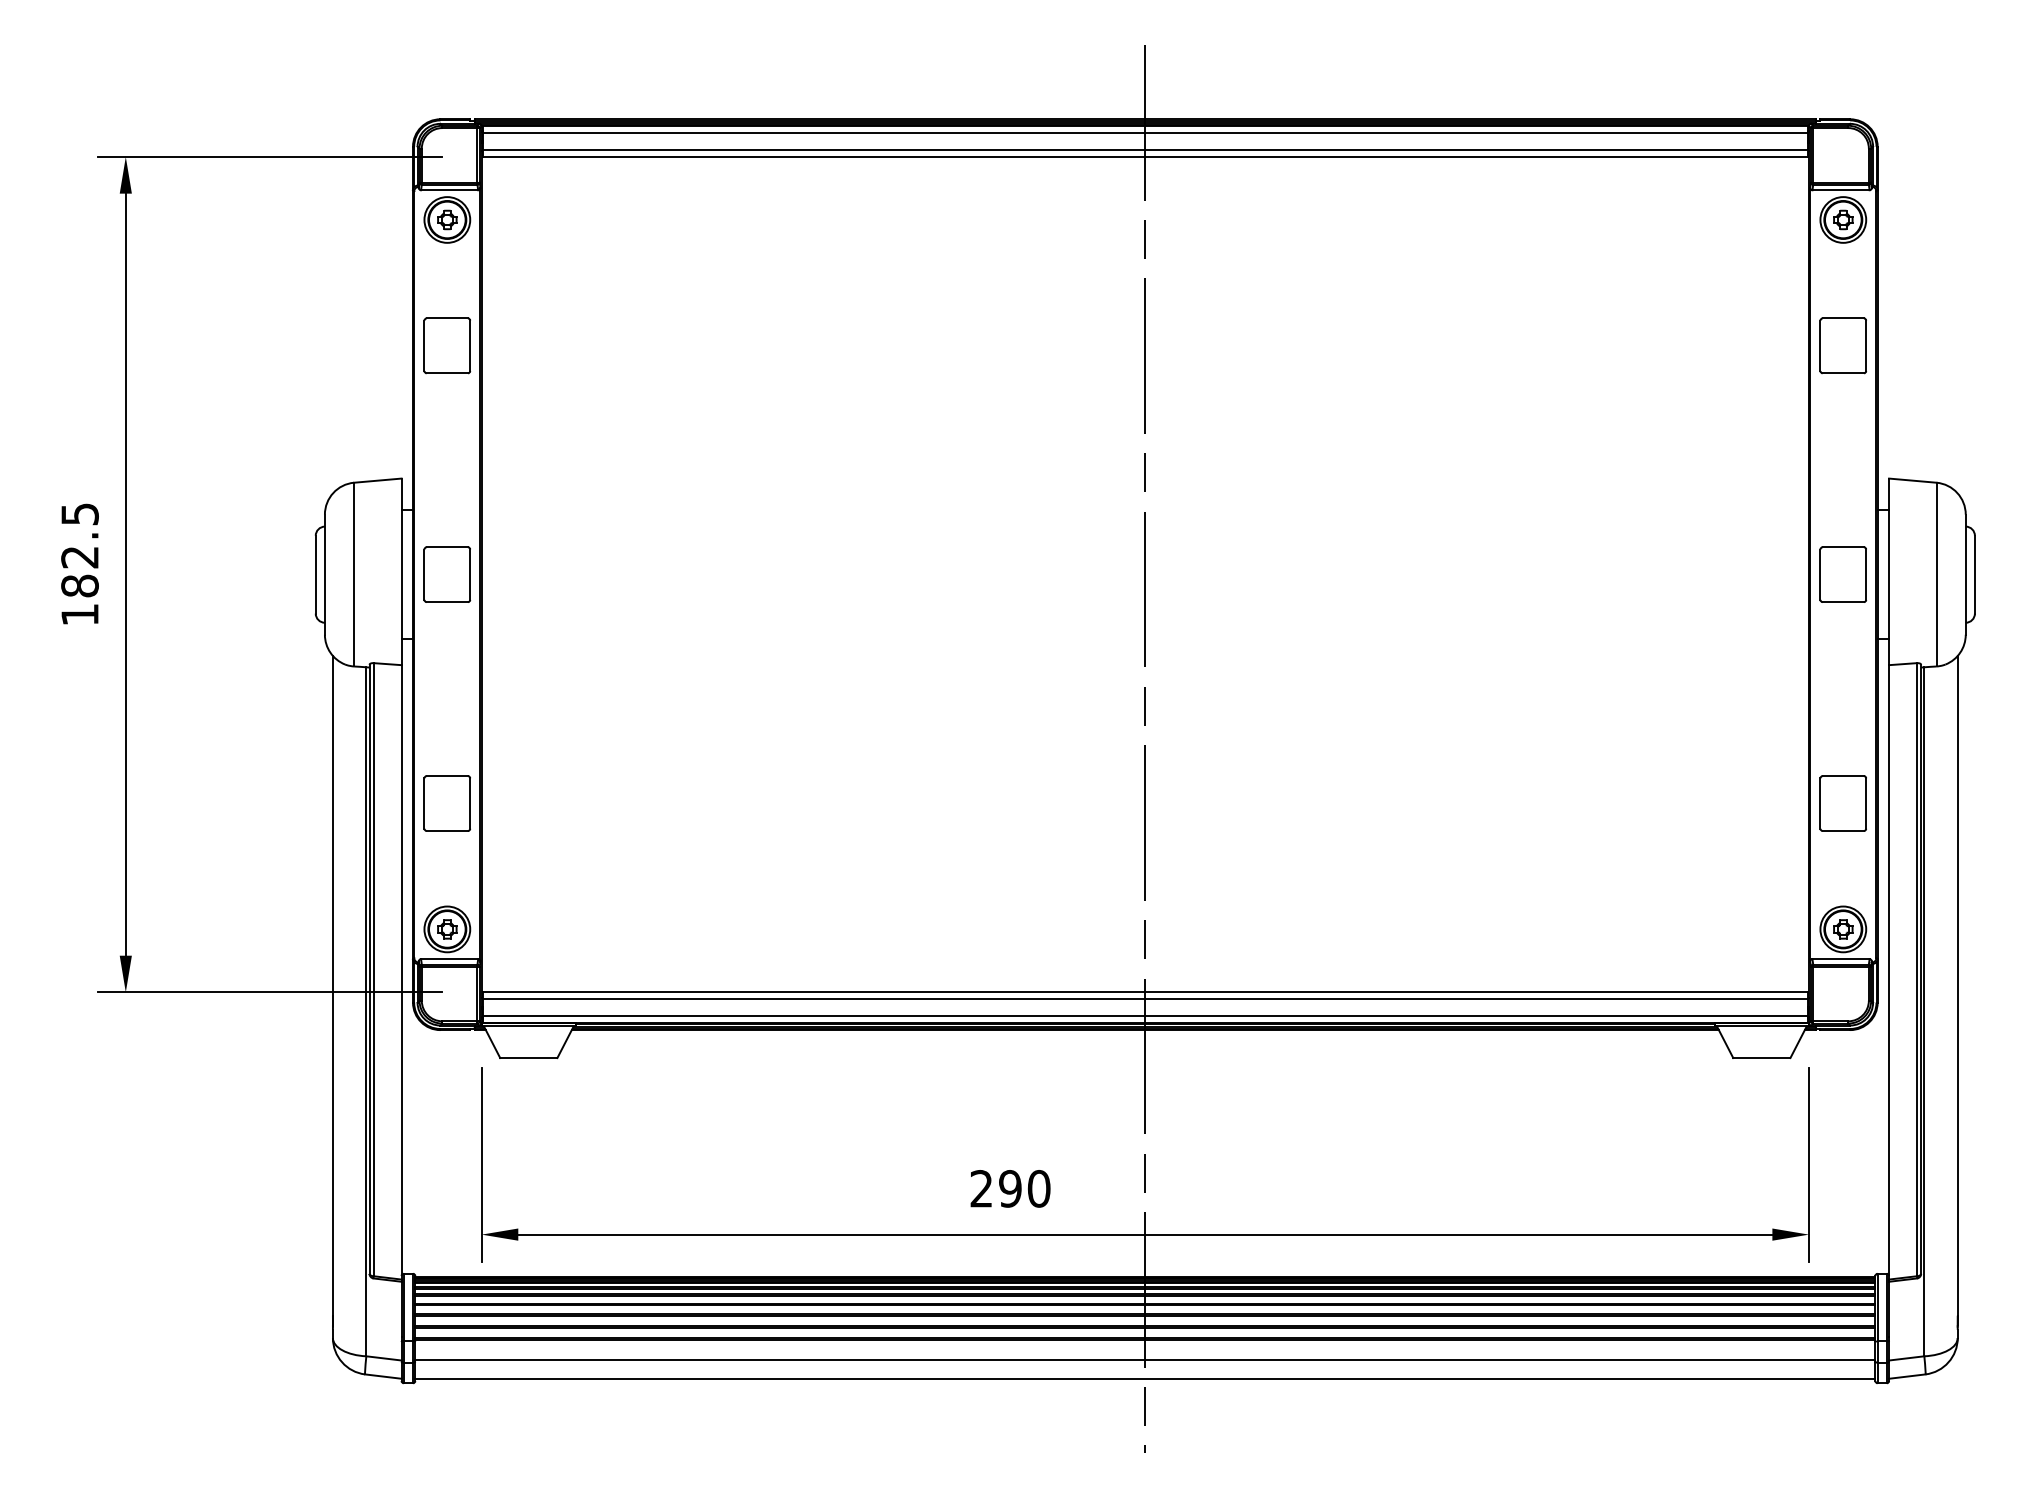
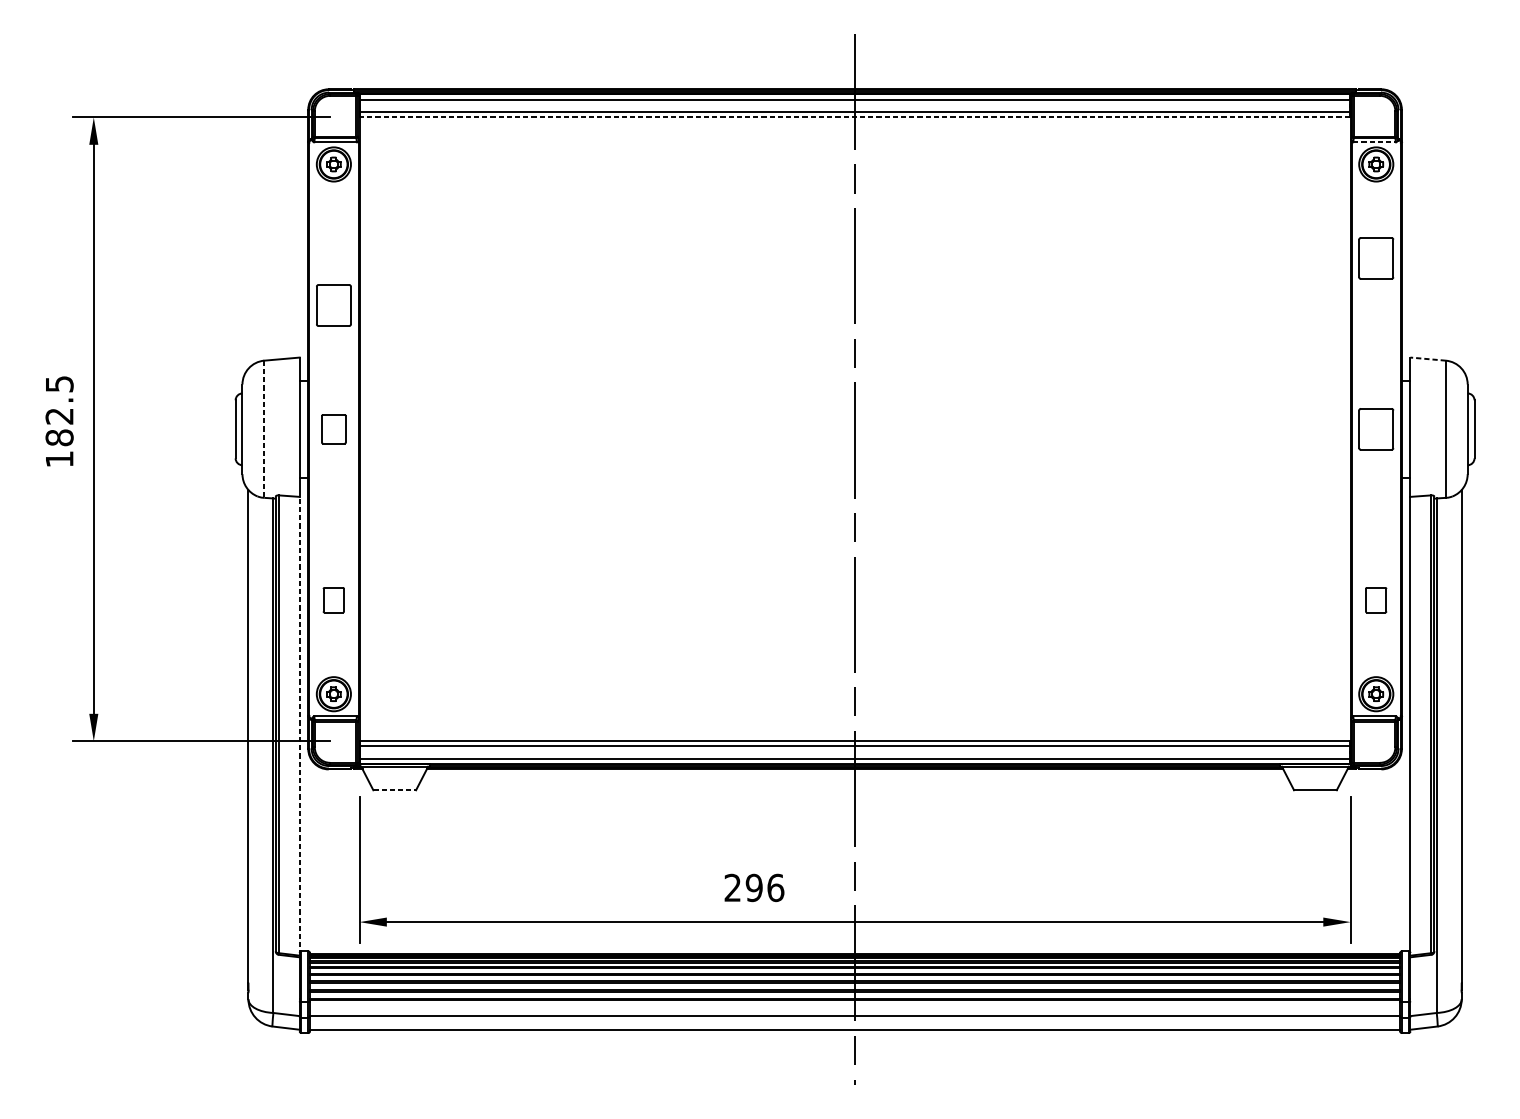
line: (1145, 157) -> (855, 117), solid -> dashed
line: (1841, 190) -> (1374, 142), solid -> dashed
part: (446, 345) -> (333, 305), moved
line: (1912, 480) -> (1427, 359), solid -> dashed
line: (354, 574) -> (264, 429), solid -> dashed
part: (447, 574) -> (334, 429), size x0.7
part: (446, 803) -> (333, 600), size x0.6
part: (1842, 803) -> (1375, 600), size x0.6
line: (401, 971) -> (299, 725), solid -> dashed
line: (528, 1058) -> (394, 790), solid -> dashed
text: (1038, 1188) -> (775, 887), 290 -> 296

